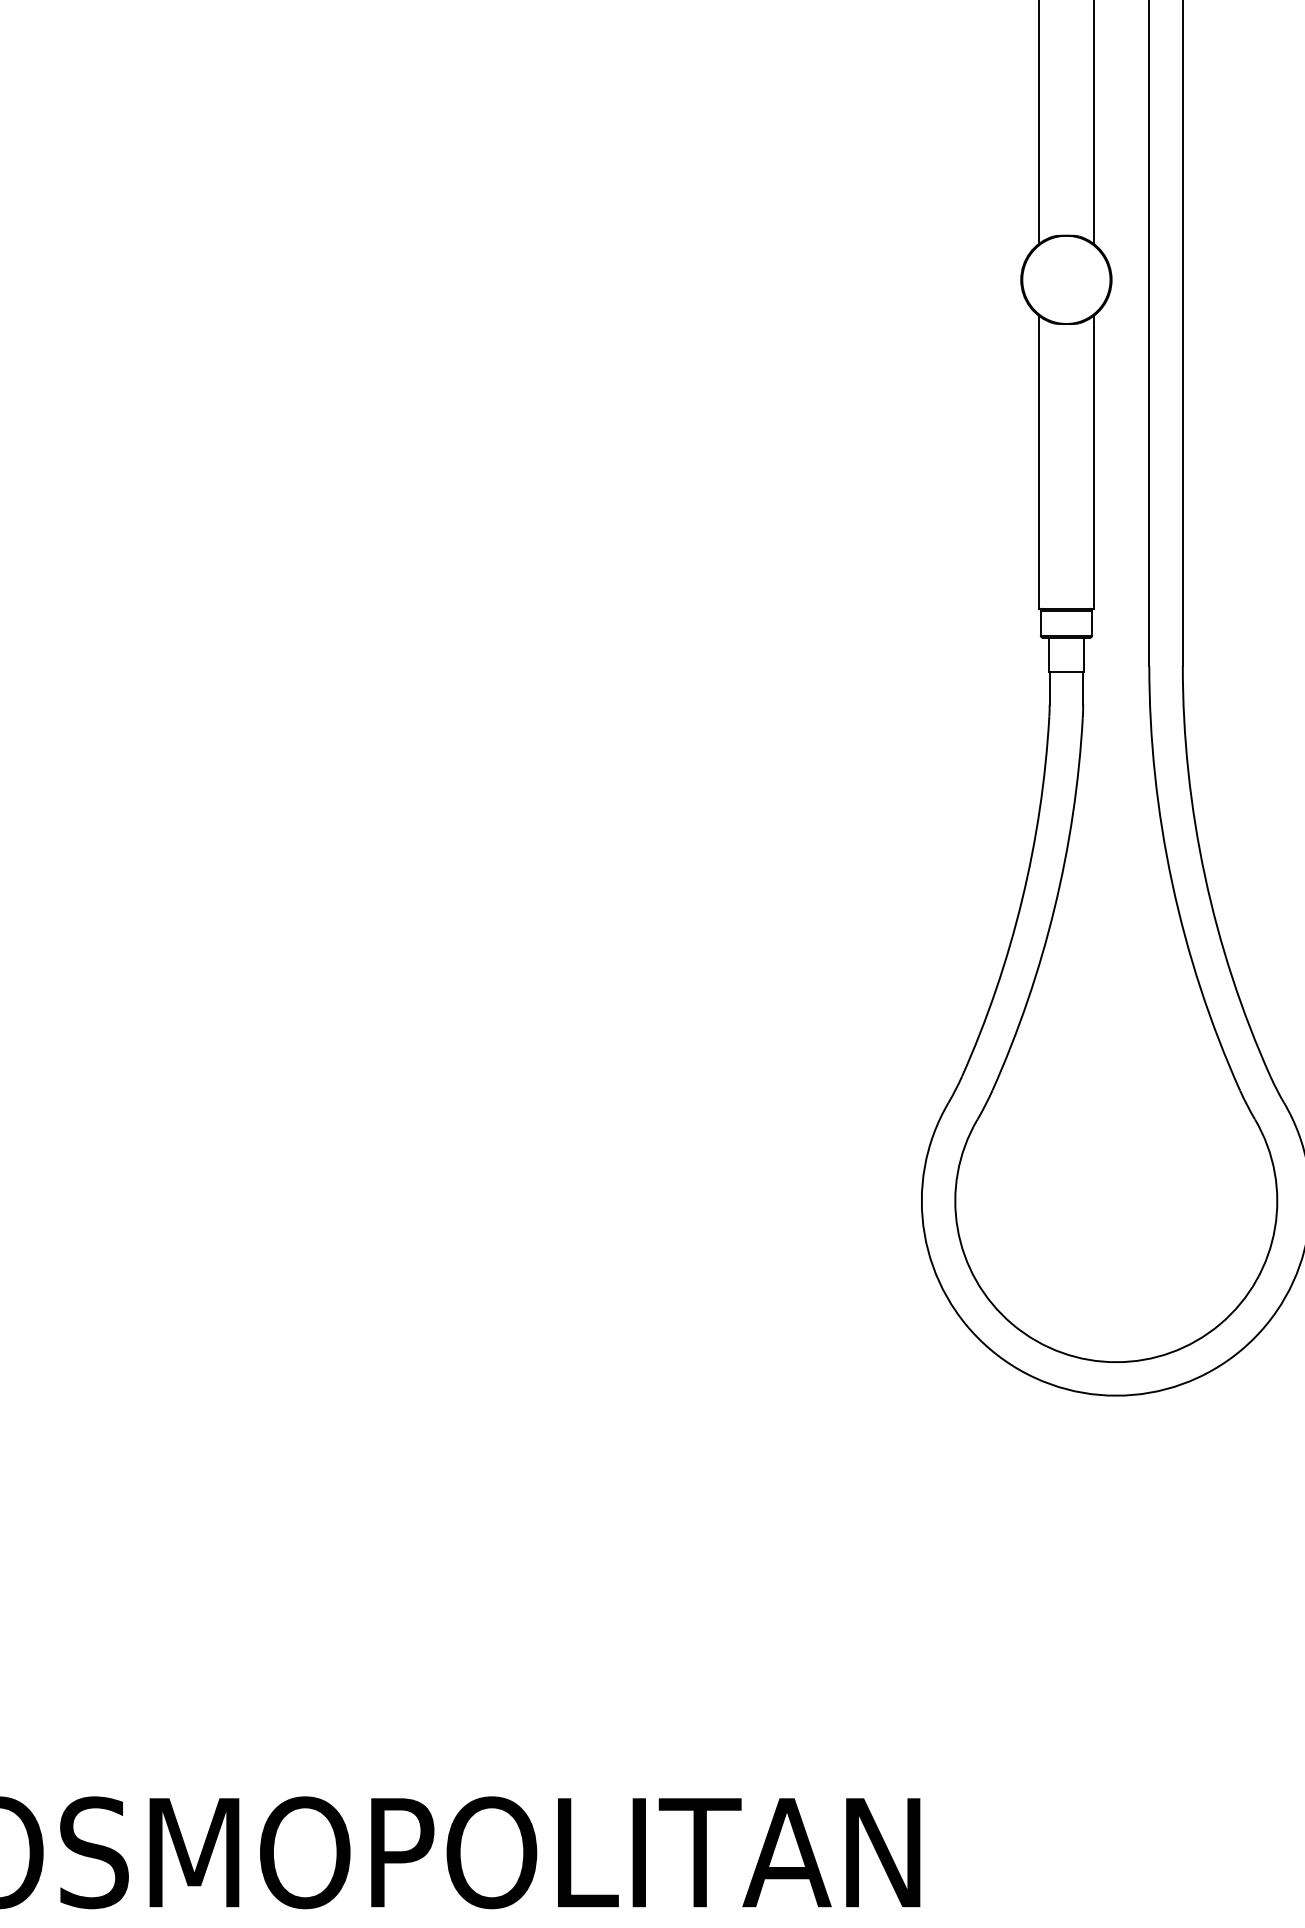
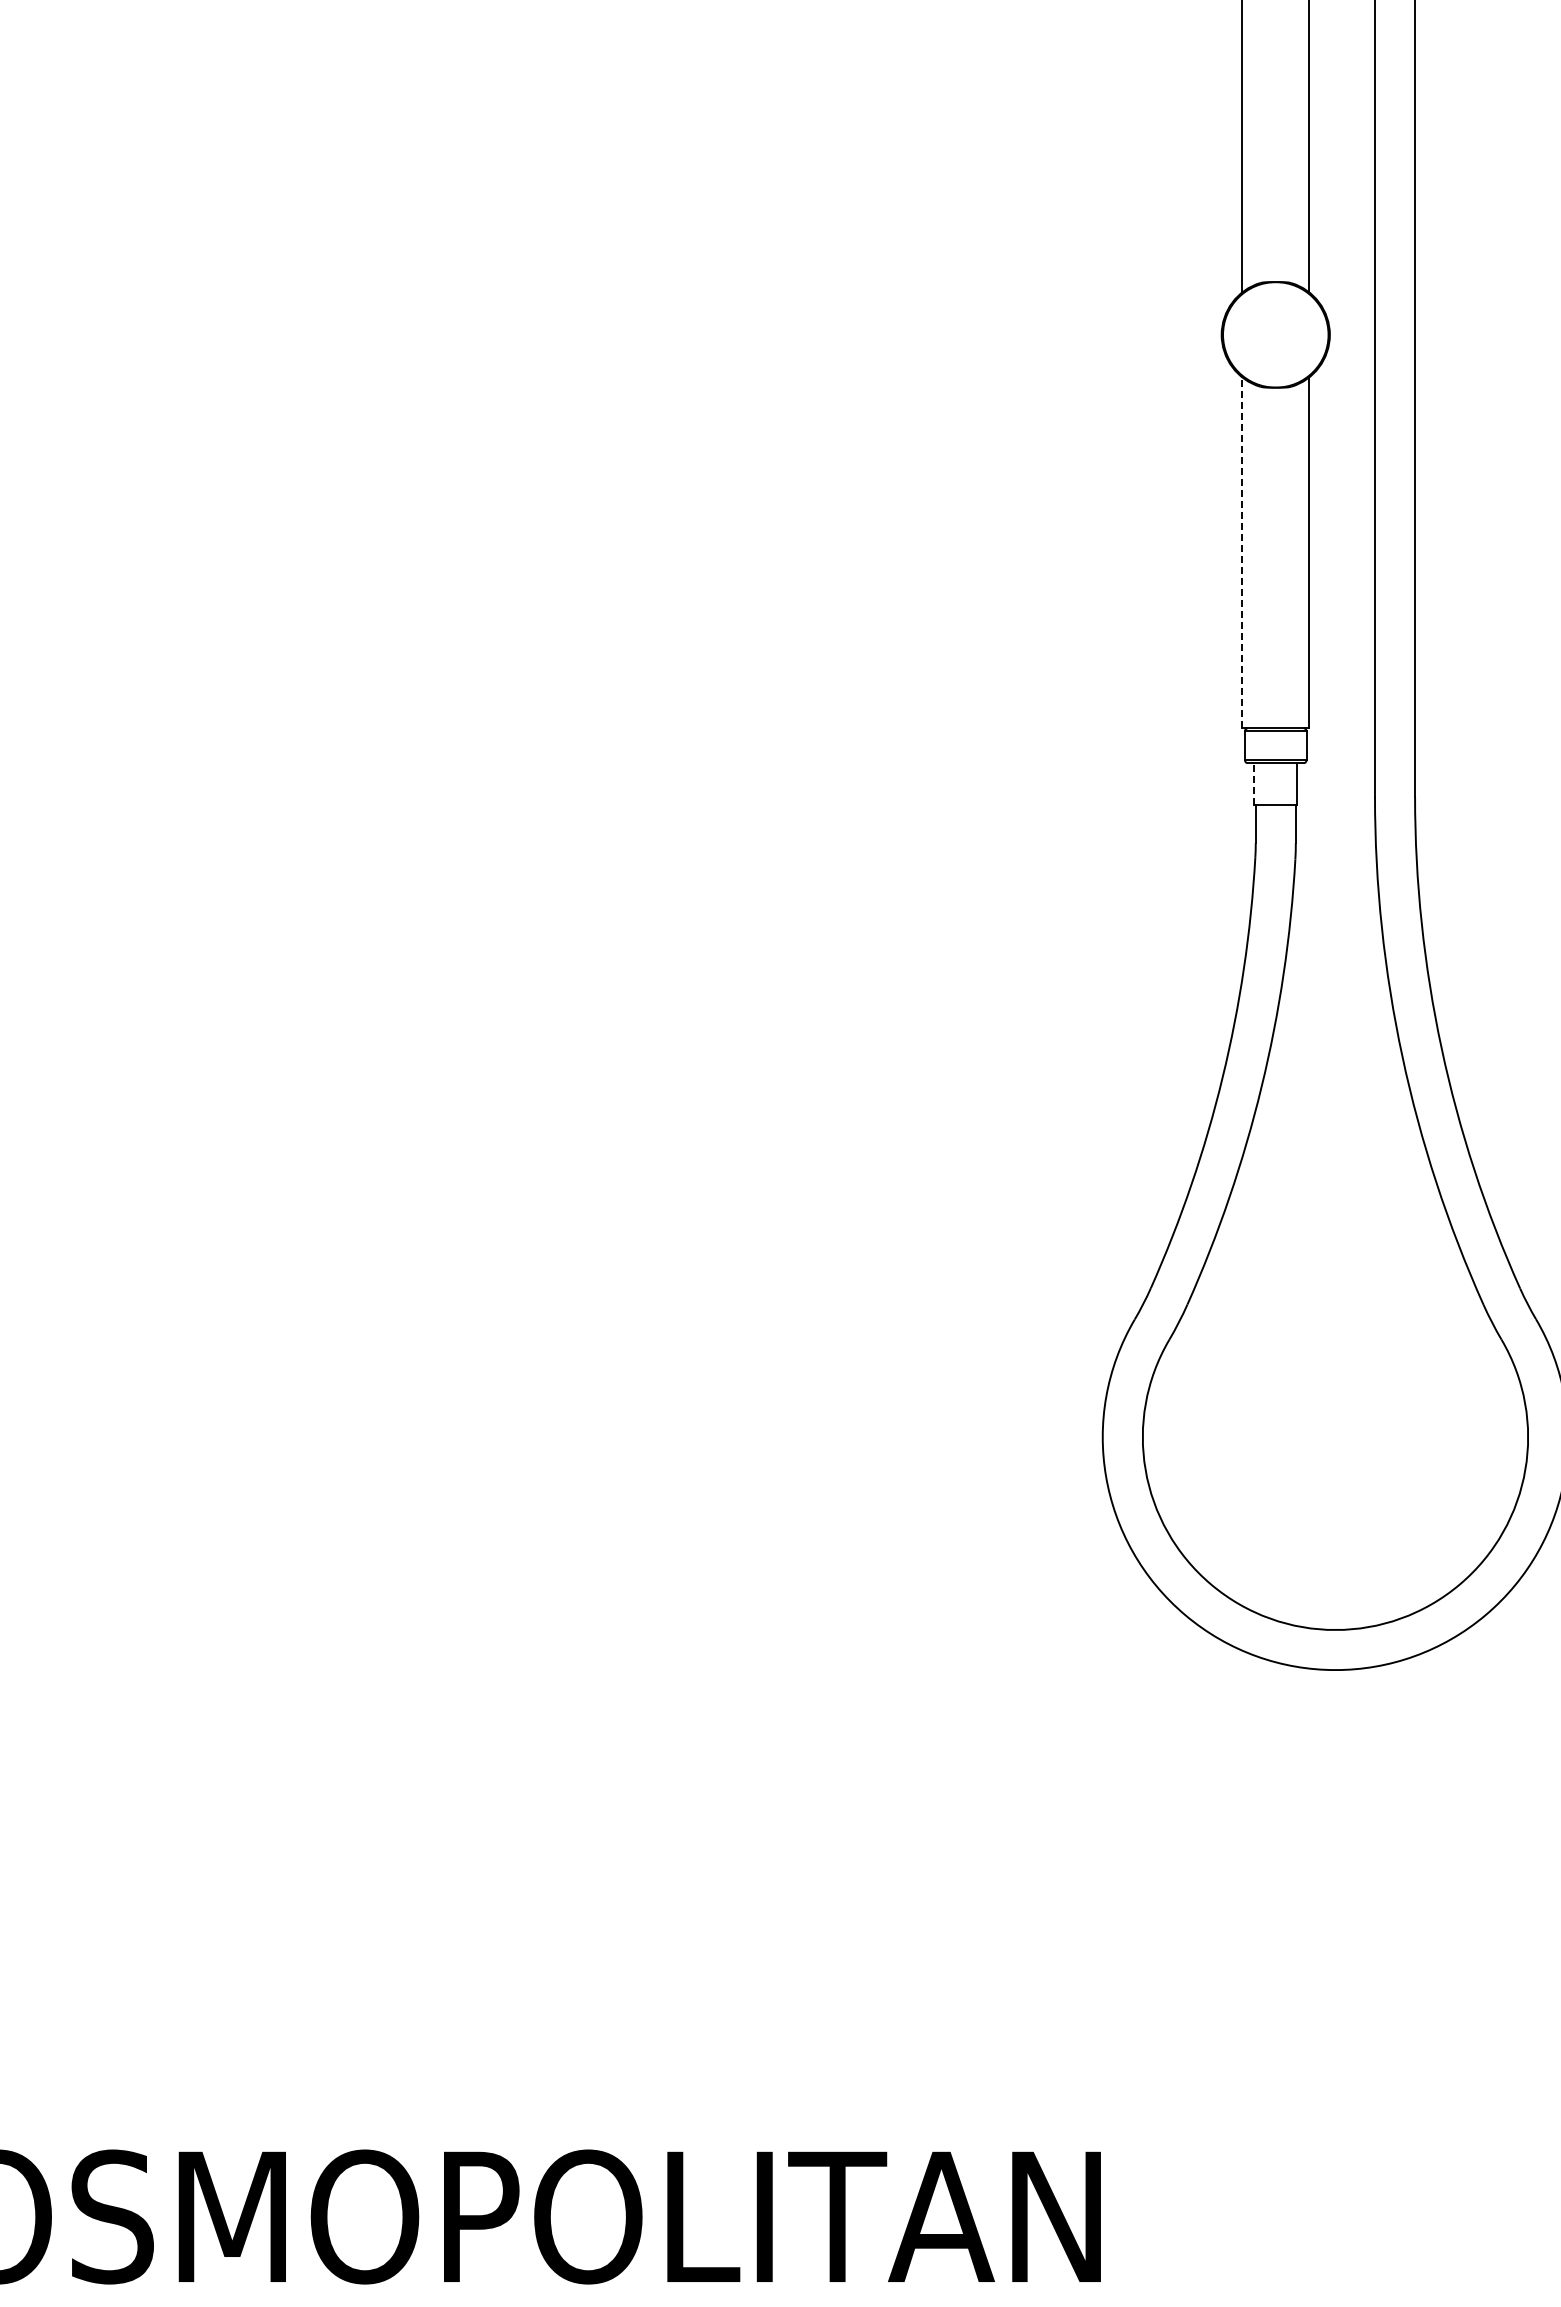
line: (1038, 461) -> (1242, 552), solid -> dashed
line: (1048, 654) -> (1254, 783), solid -> dashed

